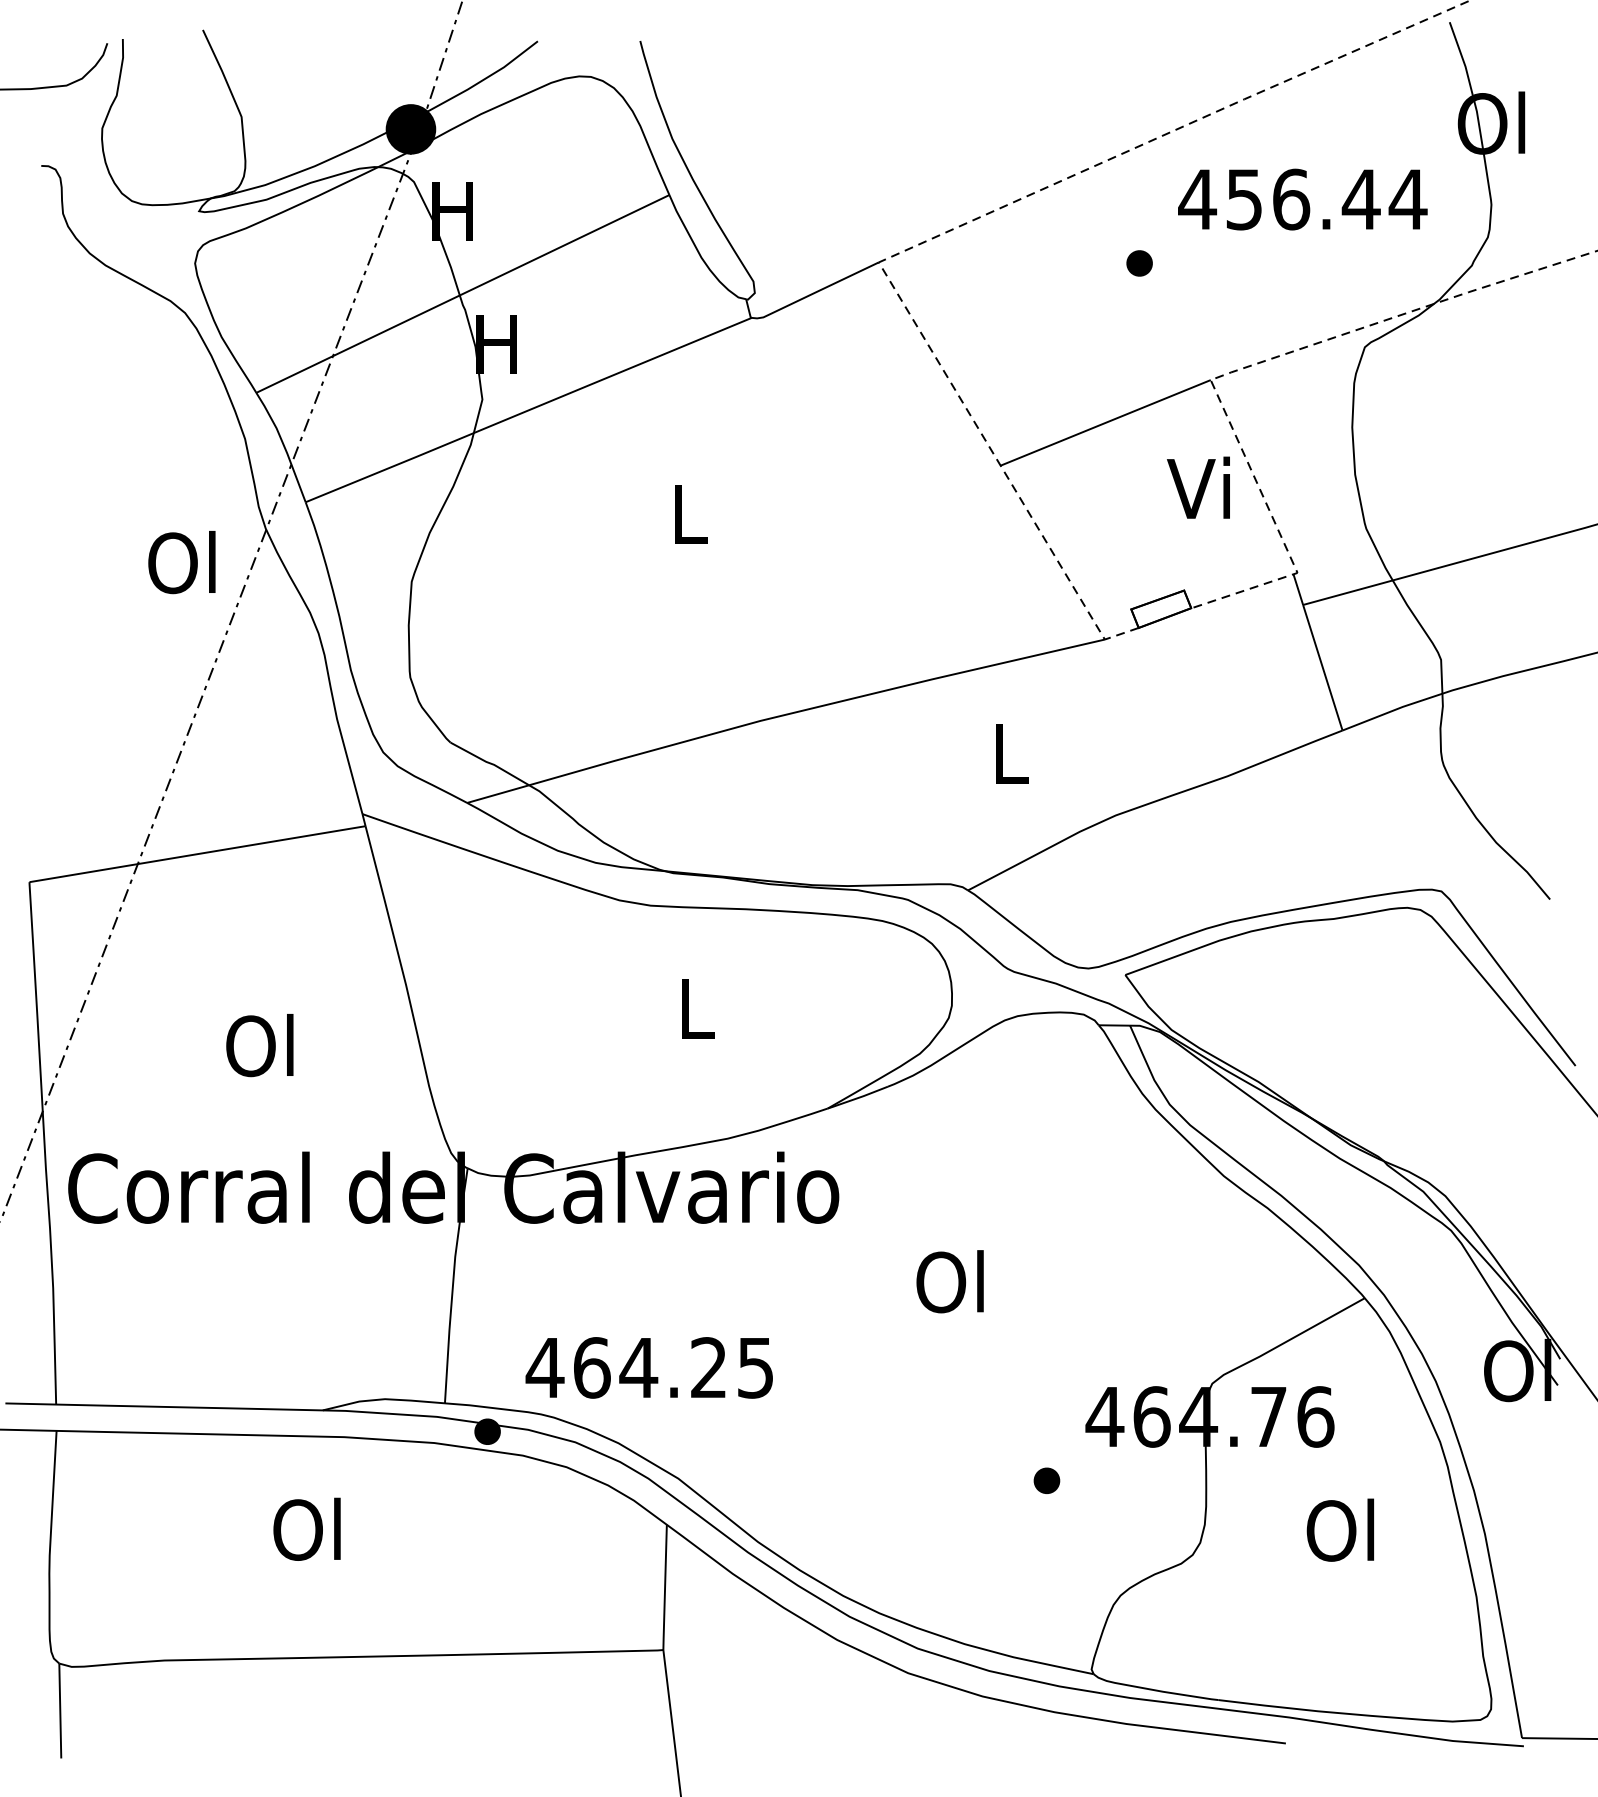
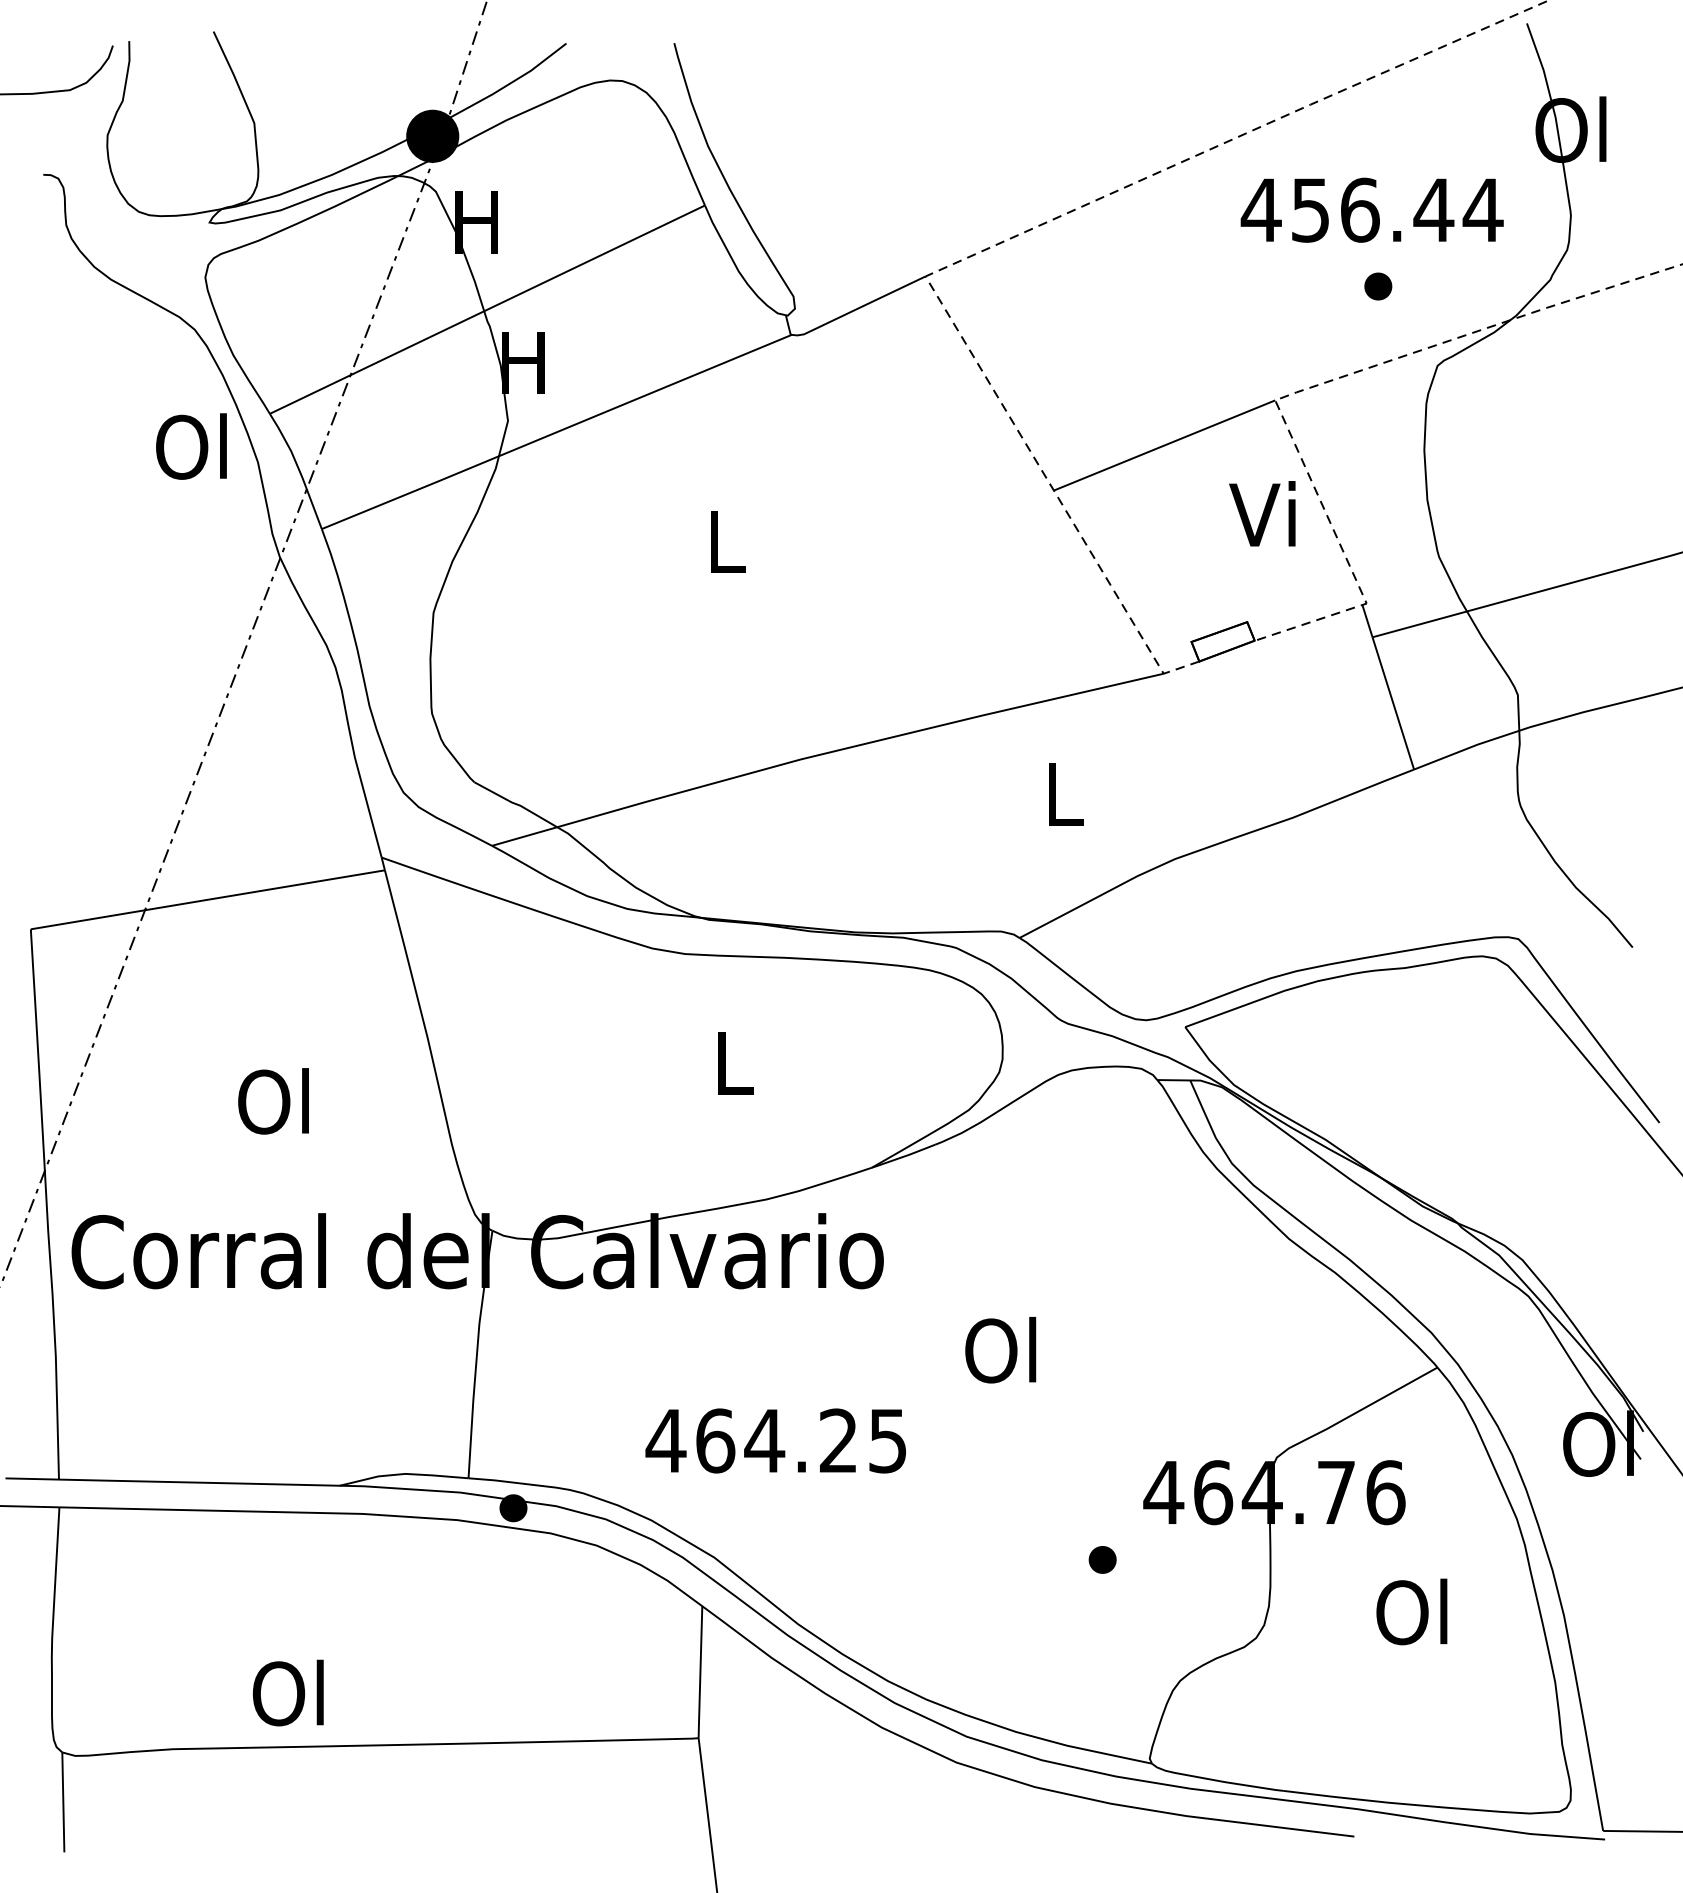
part: (1139, 263) -> (1378, 286), moved
text: (181, 562) -> (191, 446), moved
text: (649, 1367) -> (775, 1440), moved
text: (306, 1528) -> (287, 1692), moved

